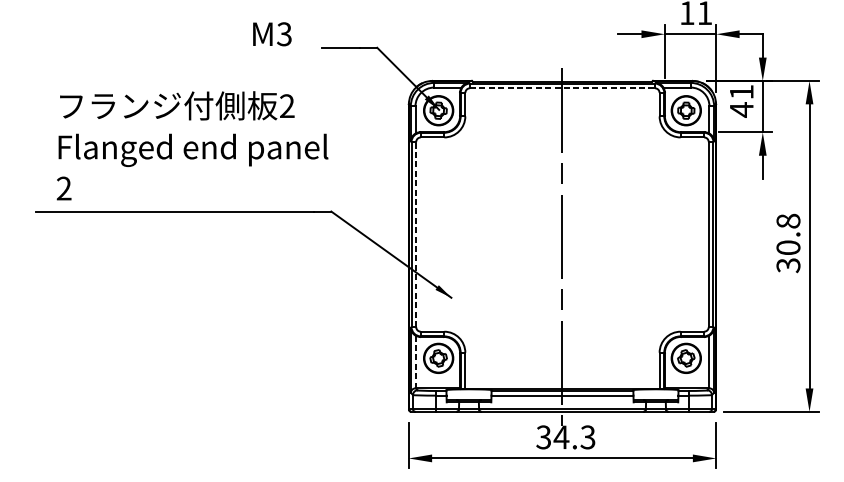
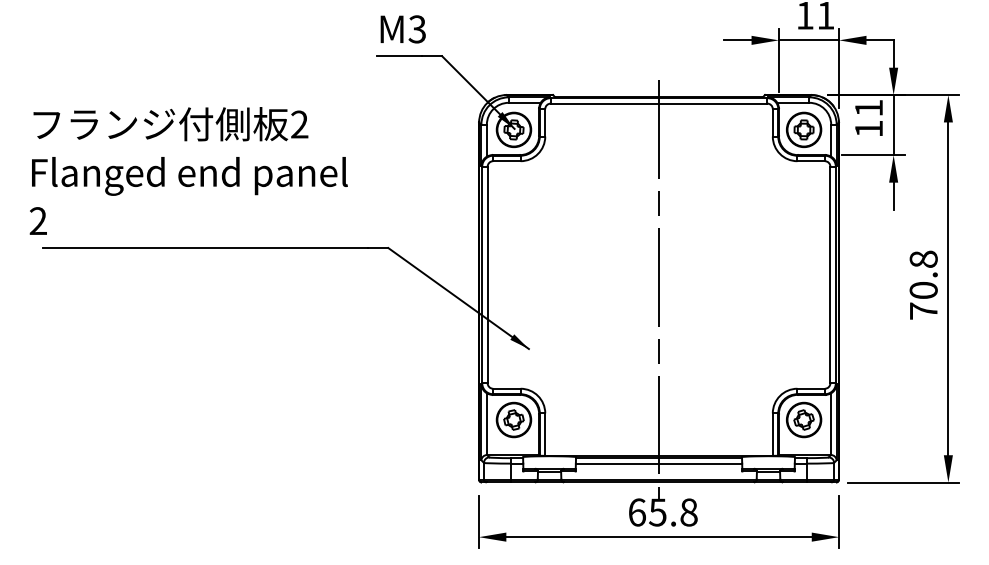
text: (271, 34) -> (402, 29), moved
line: (562, 88) -> (659, 103), dashed -> solid
text: (741, 109) -> (868, 128), 41 -> 11
text: (192, 145) -> (188, 170), moved
line: (416, 234) -> (487, 274), dashed -> solid
text: (788, 265) -> (923, 311), 30.8 -> 70.8
line: (415, 362) -> (486, 424), dashed -> solid
text: (565, 437) -> (662, 512), 34.3 -> 65.8

